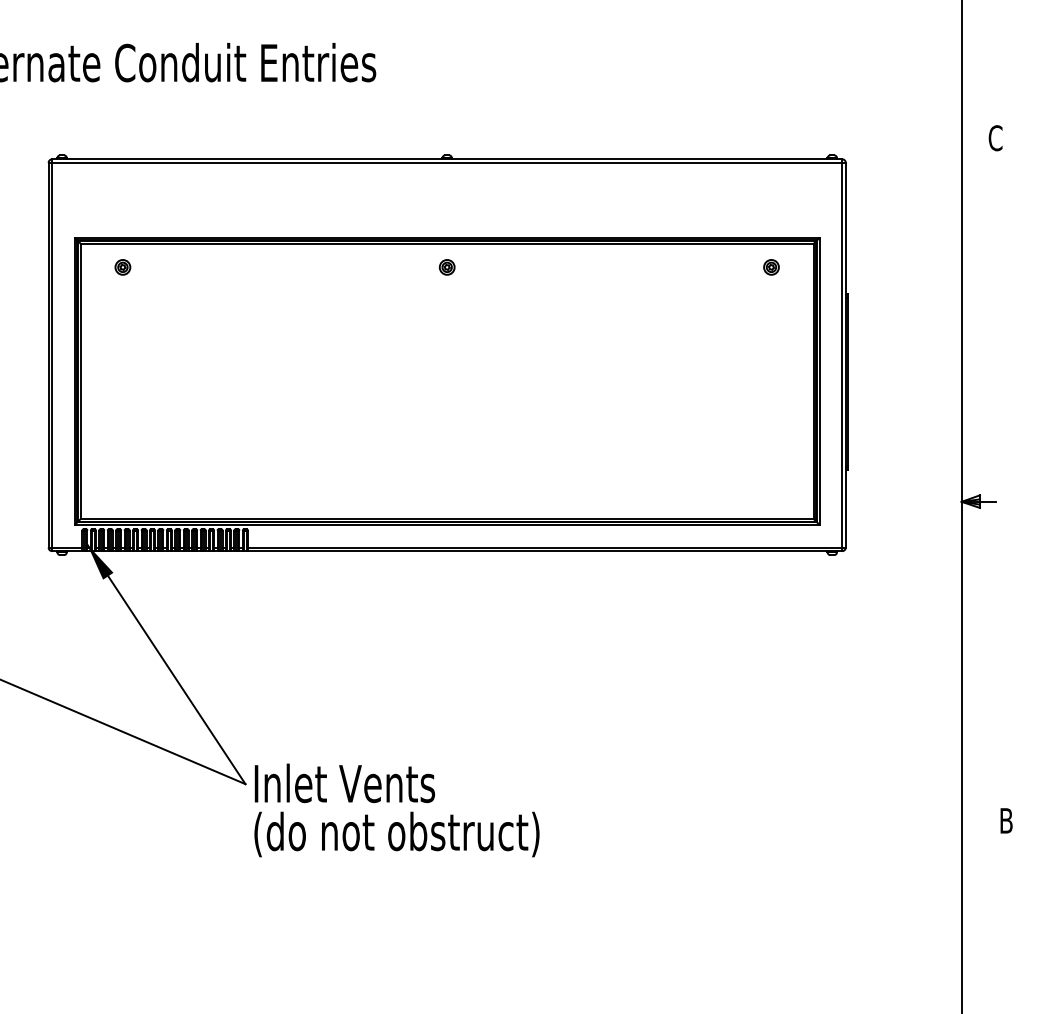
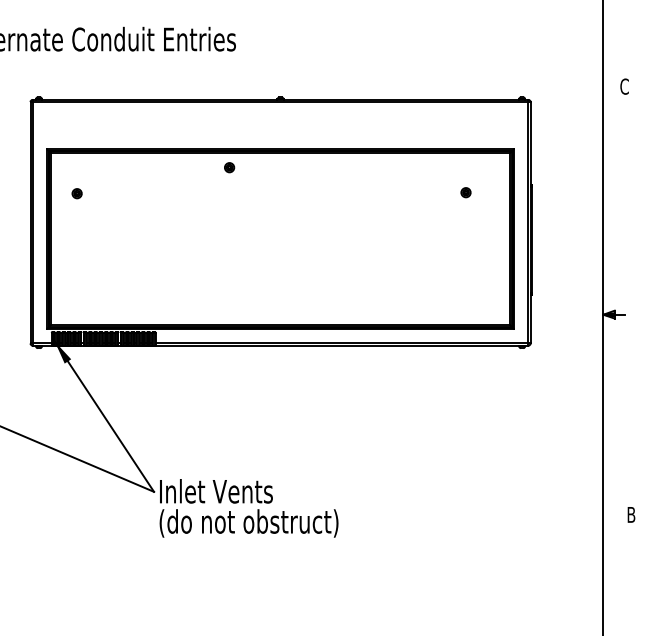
part: (121, 267) -> (76, 193), moved
part: (447, 267) -> (229, 167), moved
part: (770, 267) -> (465, 192), moved

